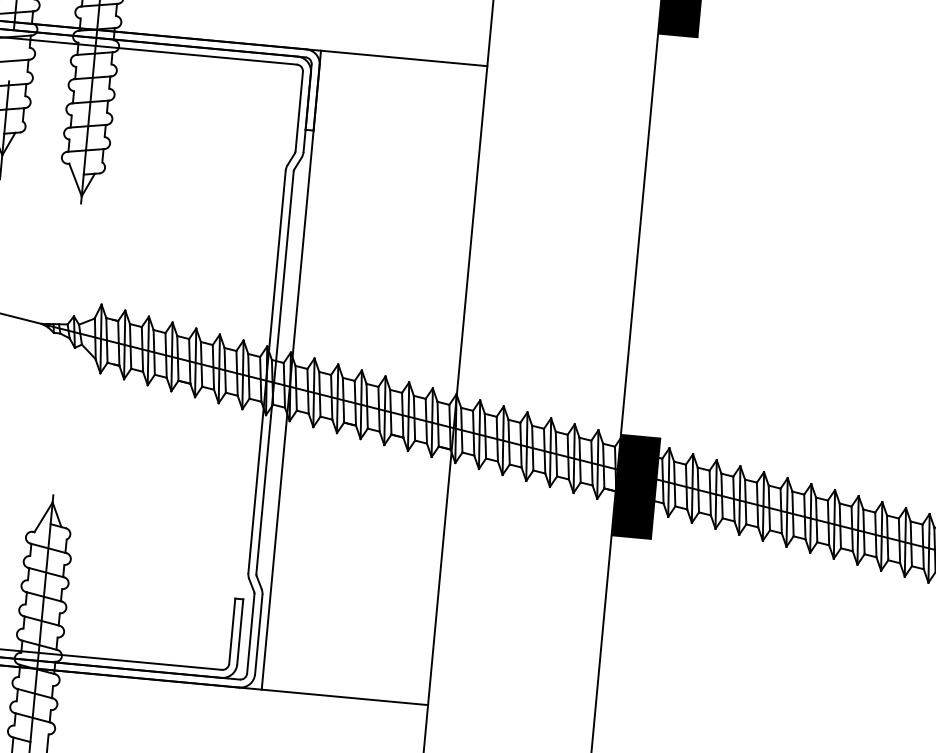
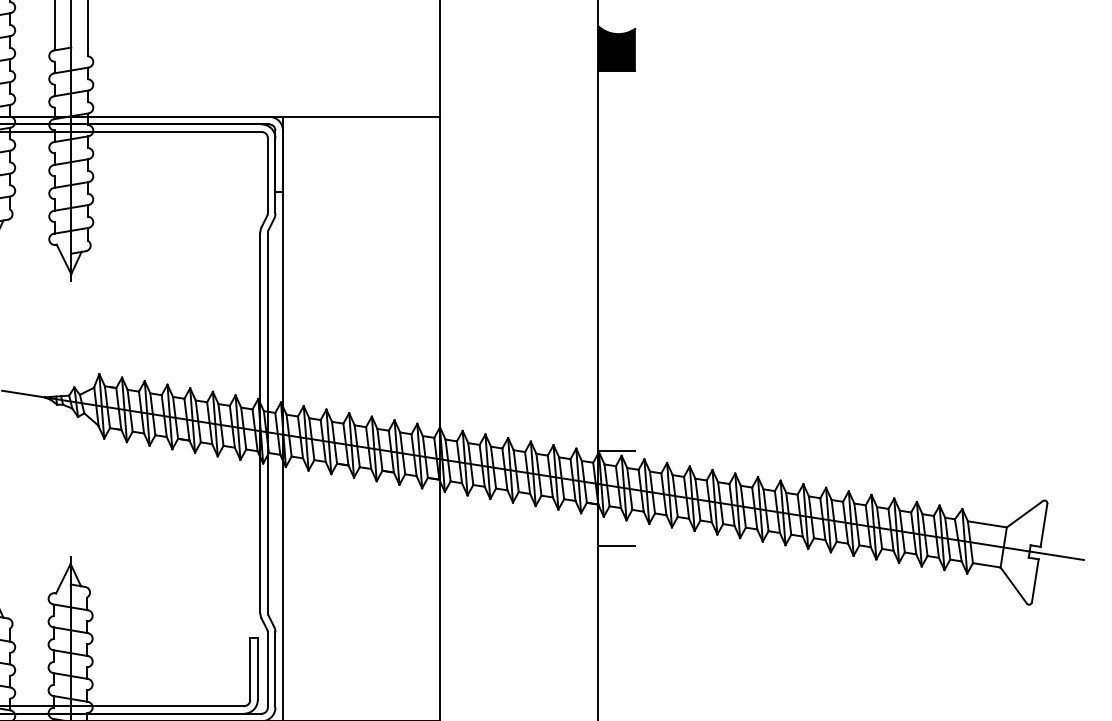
fill: (636, 486) -> (616, 498), removed

